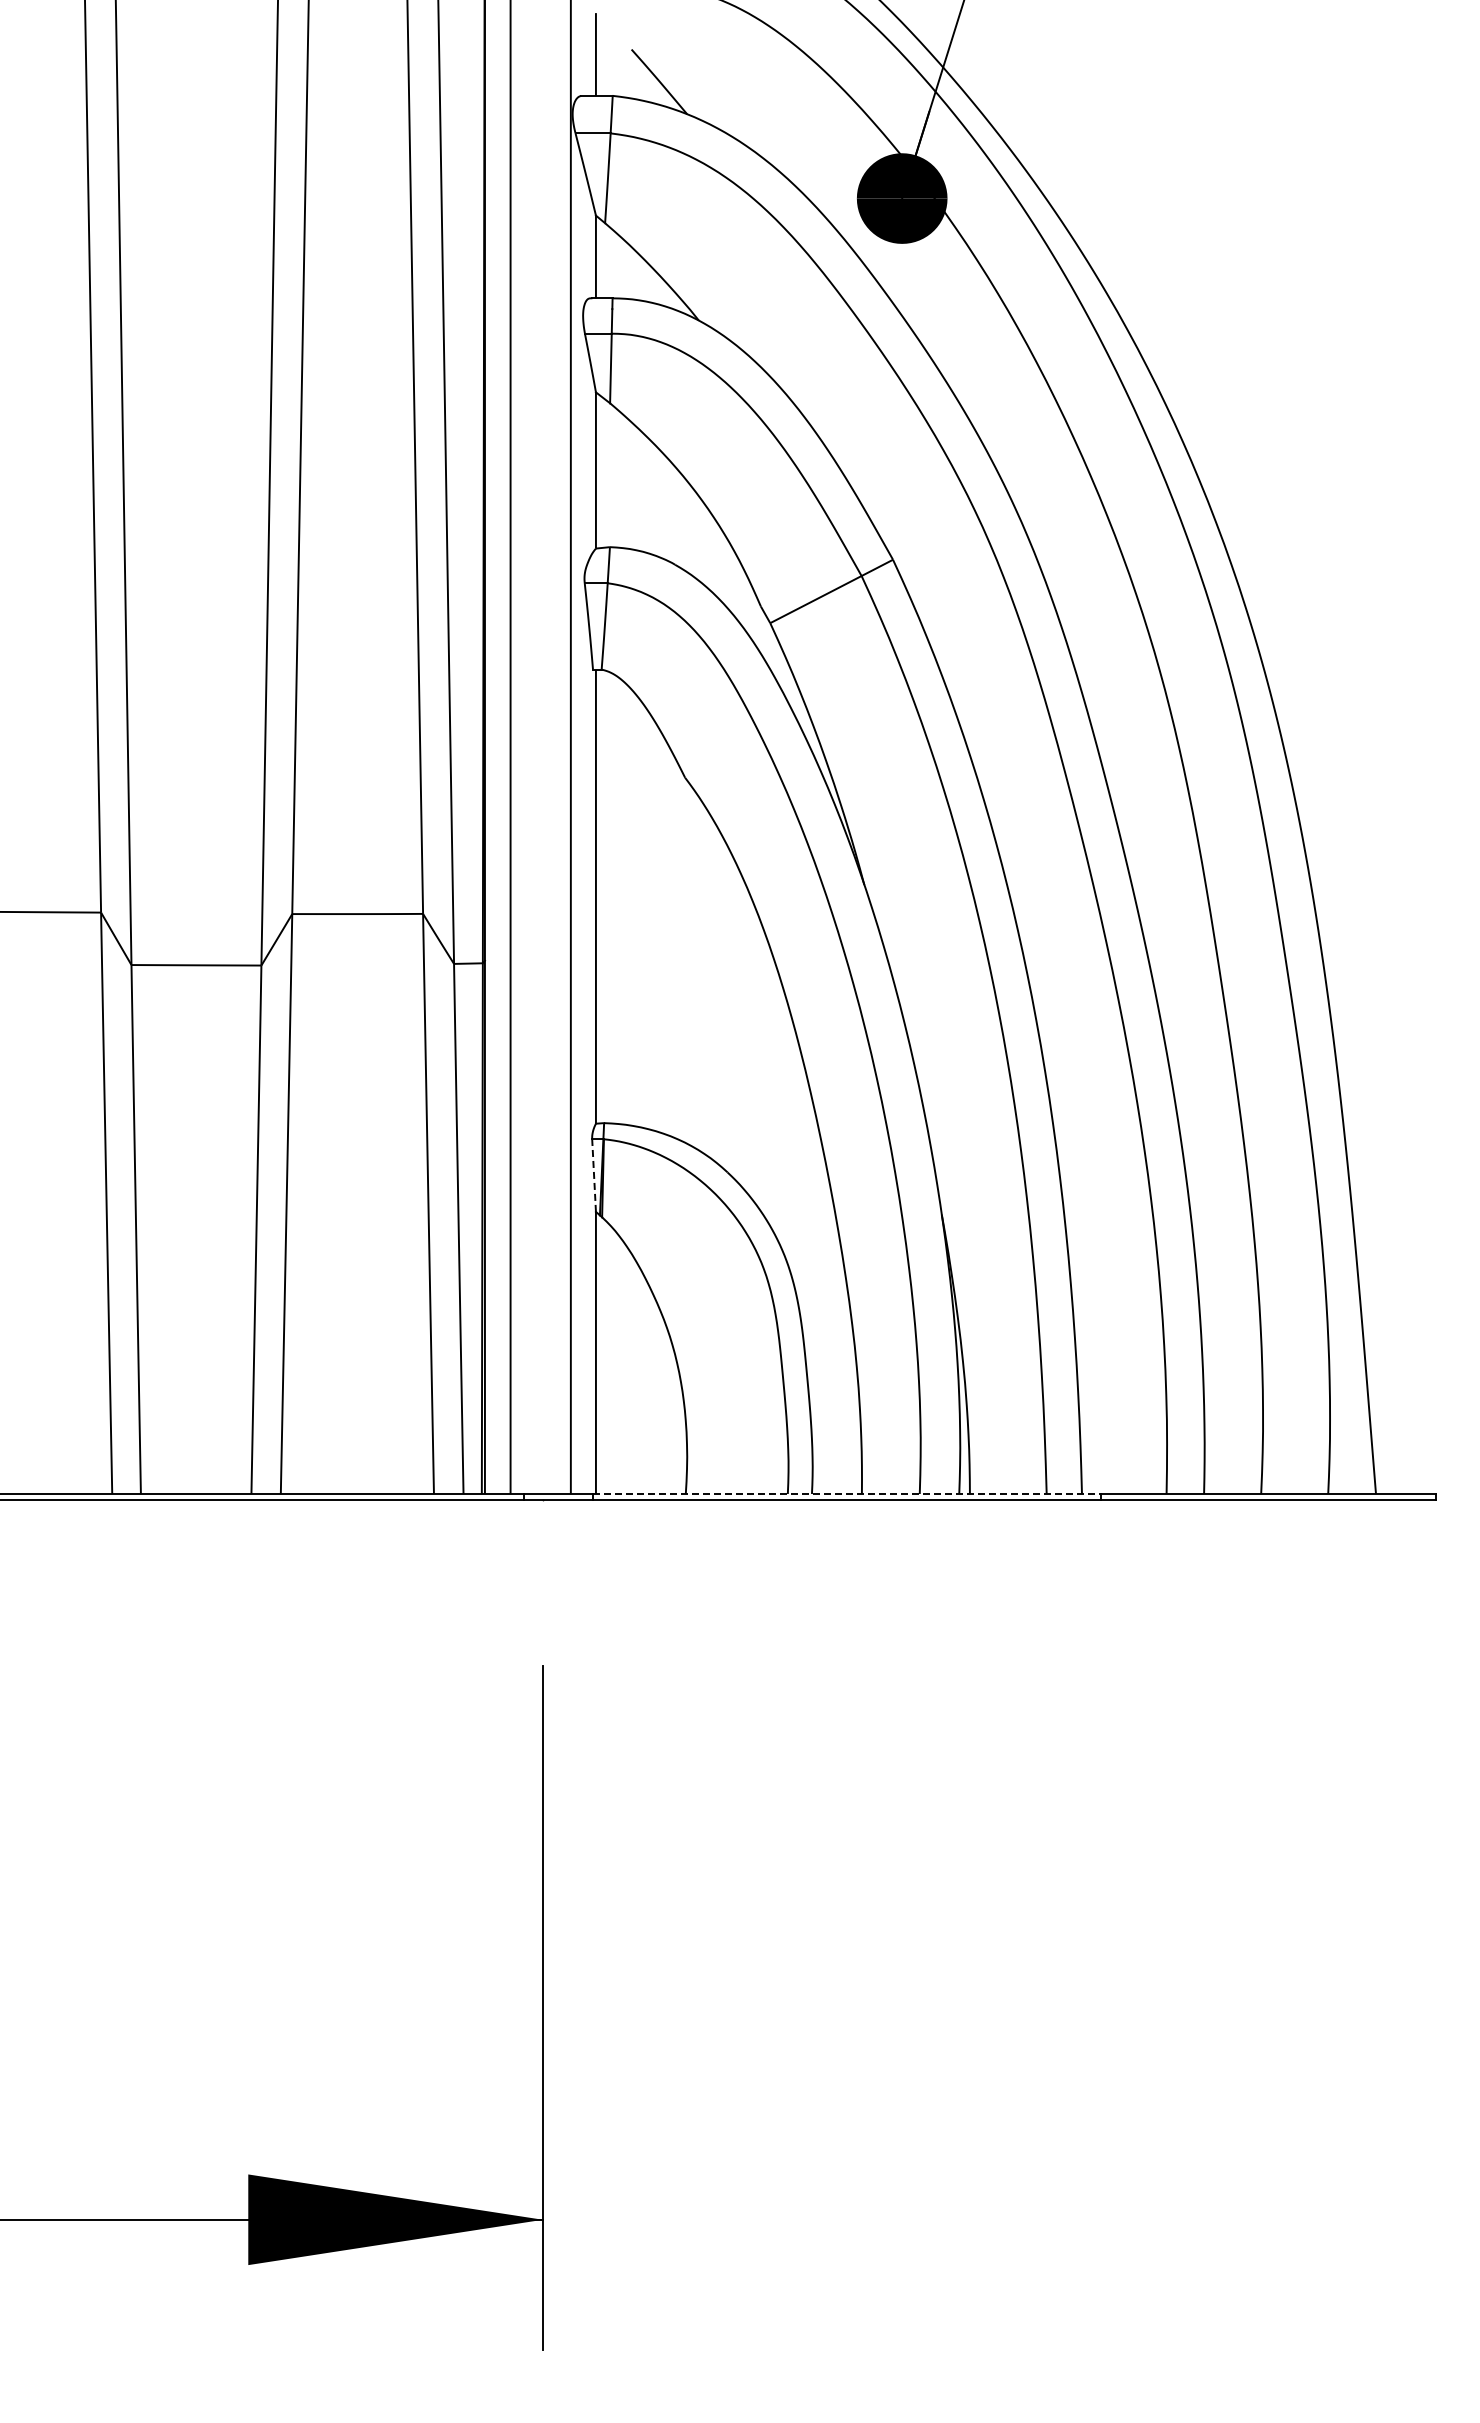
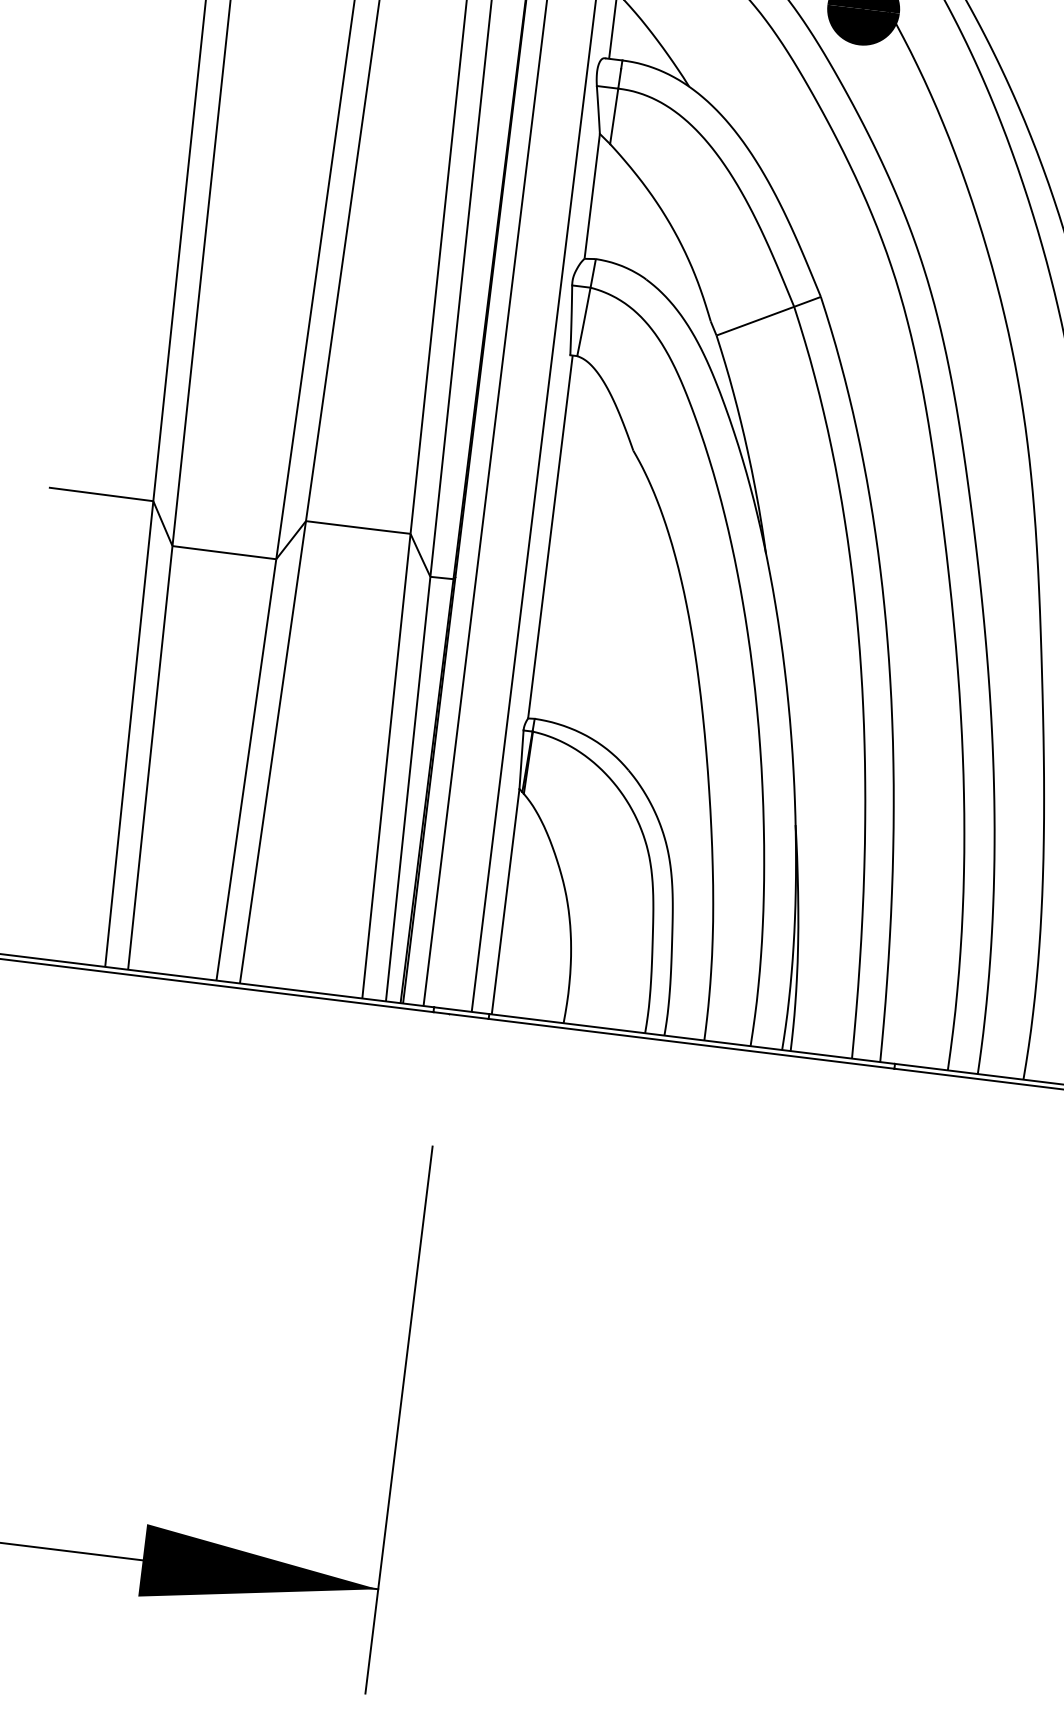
line: (594, 1175) -> (521, 759), dashed -> solid
line: (846, 1493) -> (692, 1038), dashed -> solid

